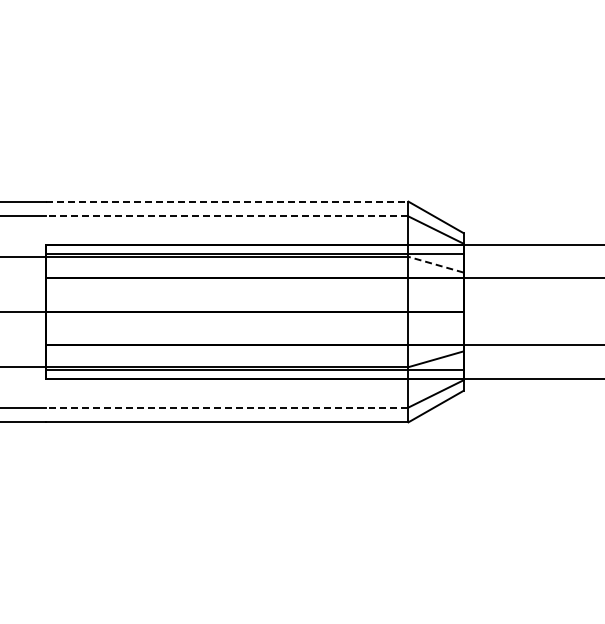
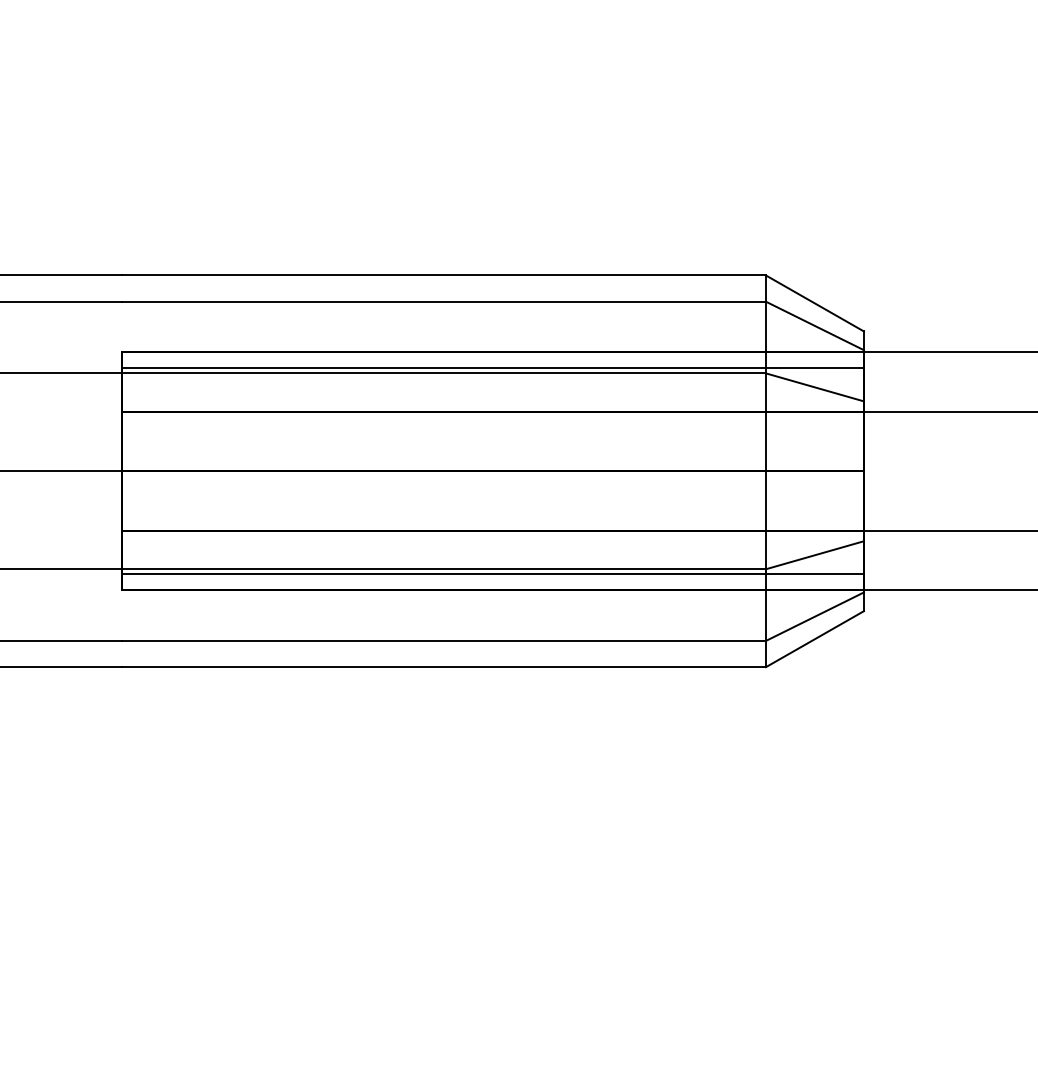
line: (227, 201) -> (444, 275), dashed -> solid
line: (226, 216) -> (442, 301), dashed -> solid
line: (436, 264) -> (815, 387), dashed -> solid
line: (226, 407) -> (442, 640), dashed -> solid

